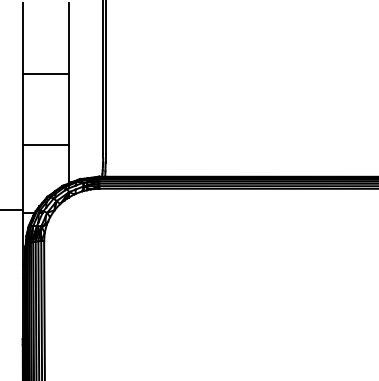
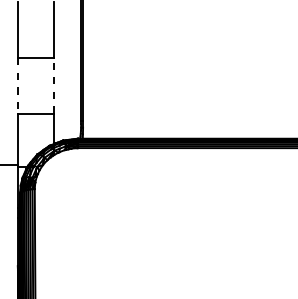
line: (22, 109) -> (17, 85), solid -> dashed
line: (69, 109) -> (54, 85), solid -> dashed

